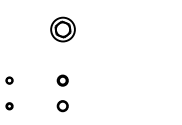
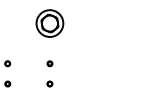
part: (62, 29) -> (49, 23), size x1.43
part: (63, 80) -> (50, 63), size x0.62
part: (63, 106) -> (50, 84), size x0.62

